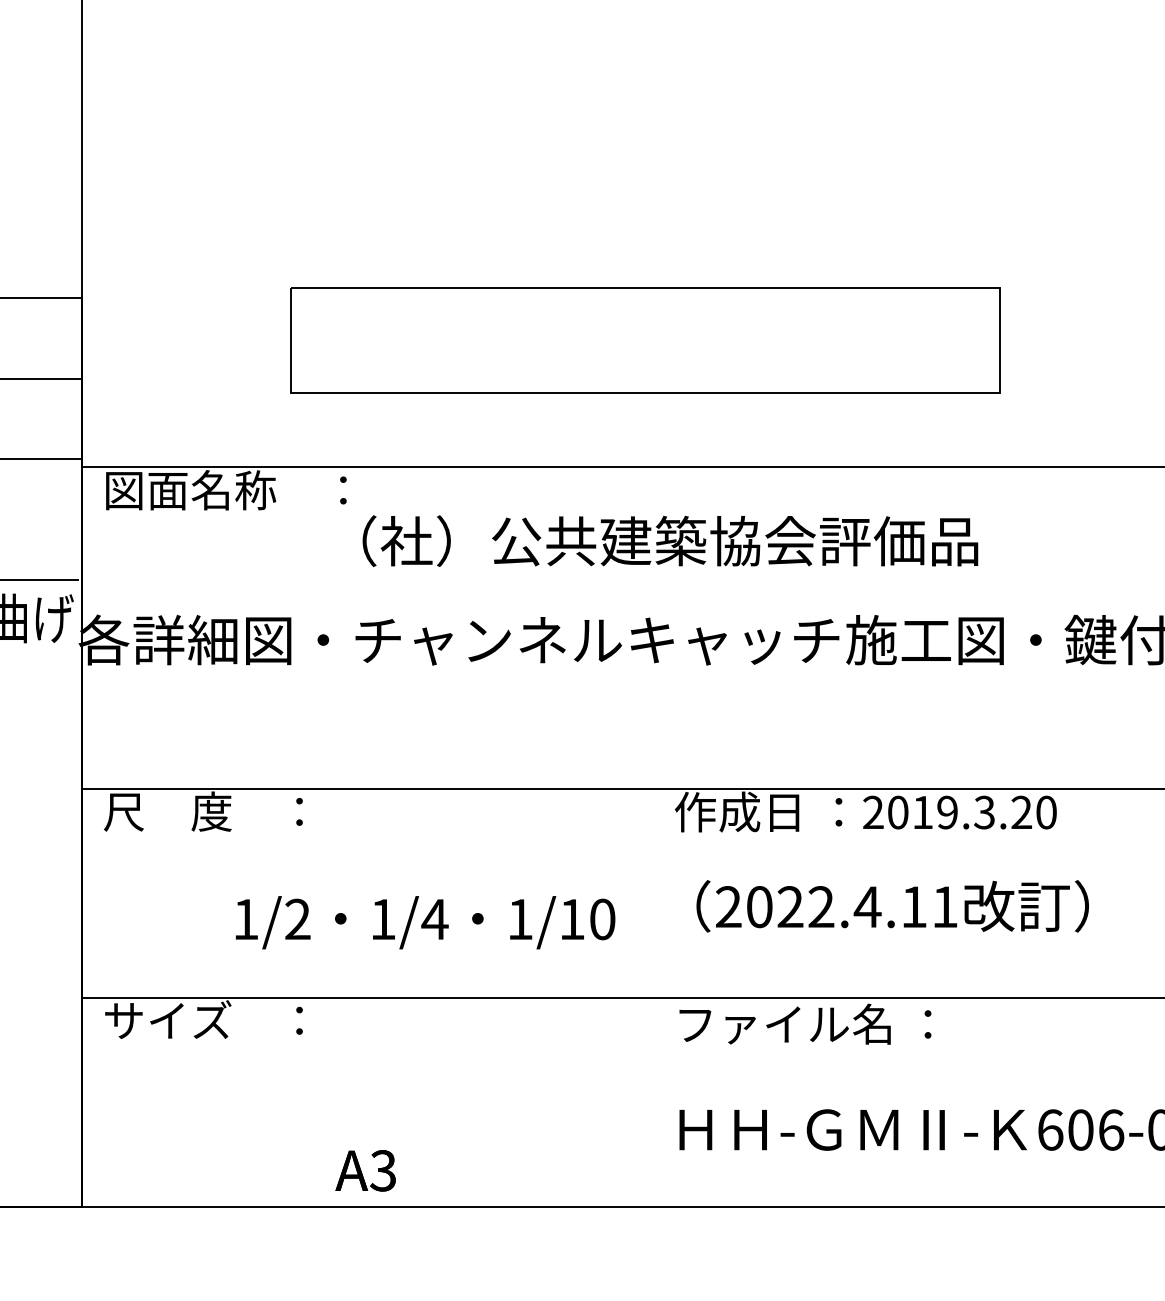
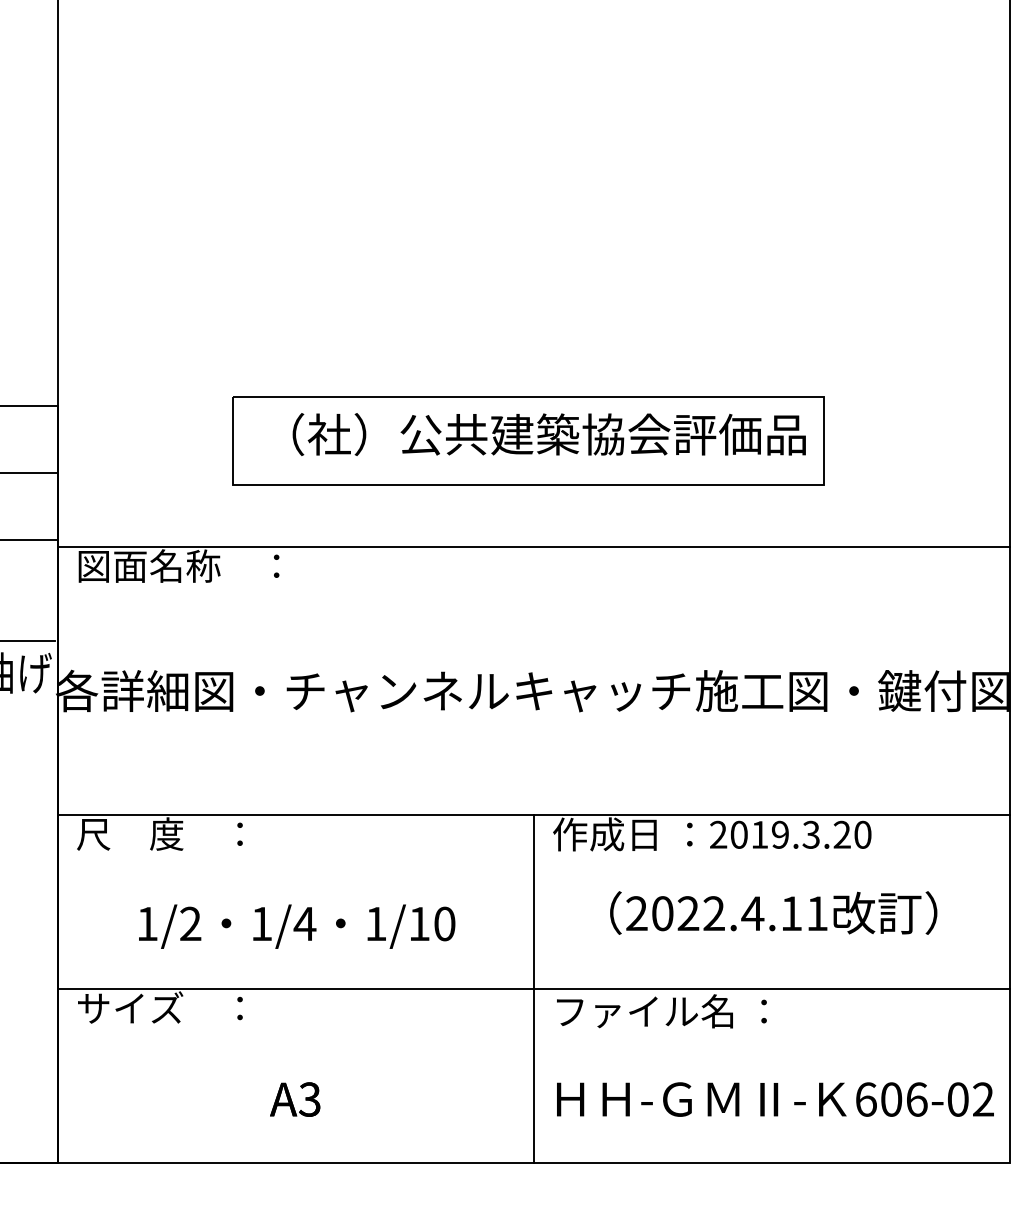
text: (669, 541) -> (548, 434), moved
text: (892, 905) -> (773, 912), moved
text: (425, 922) -> (297, 926), moved
line: (652, 996) -> (534, 988), added
text: (366, 1170) -> (295, 1099), moved

